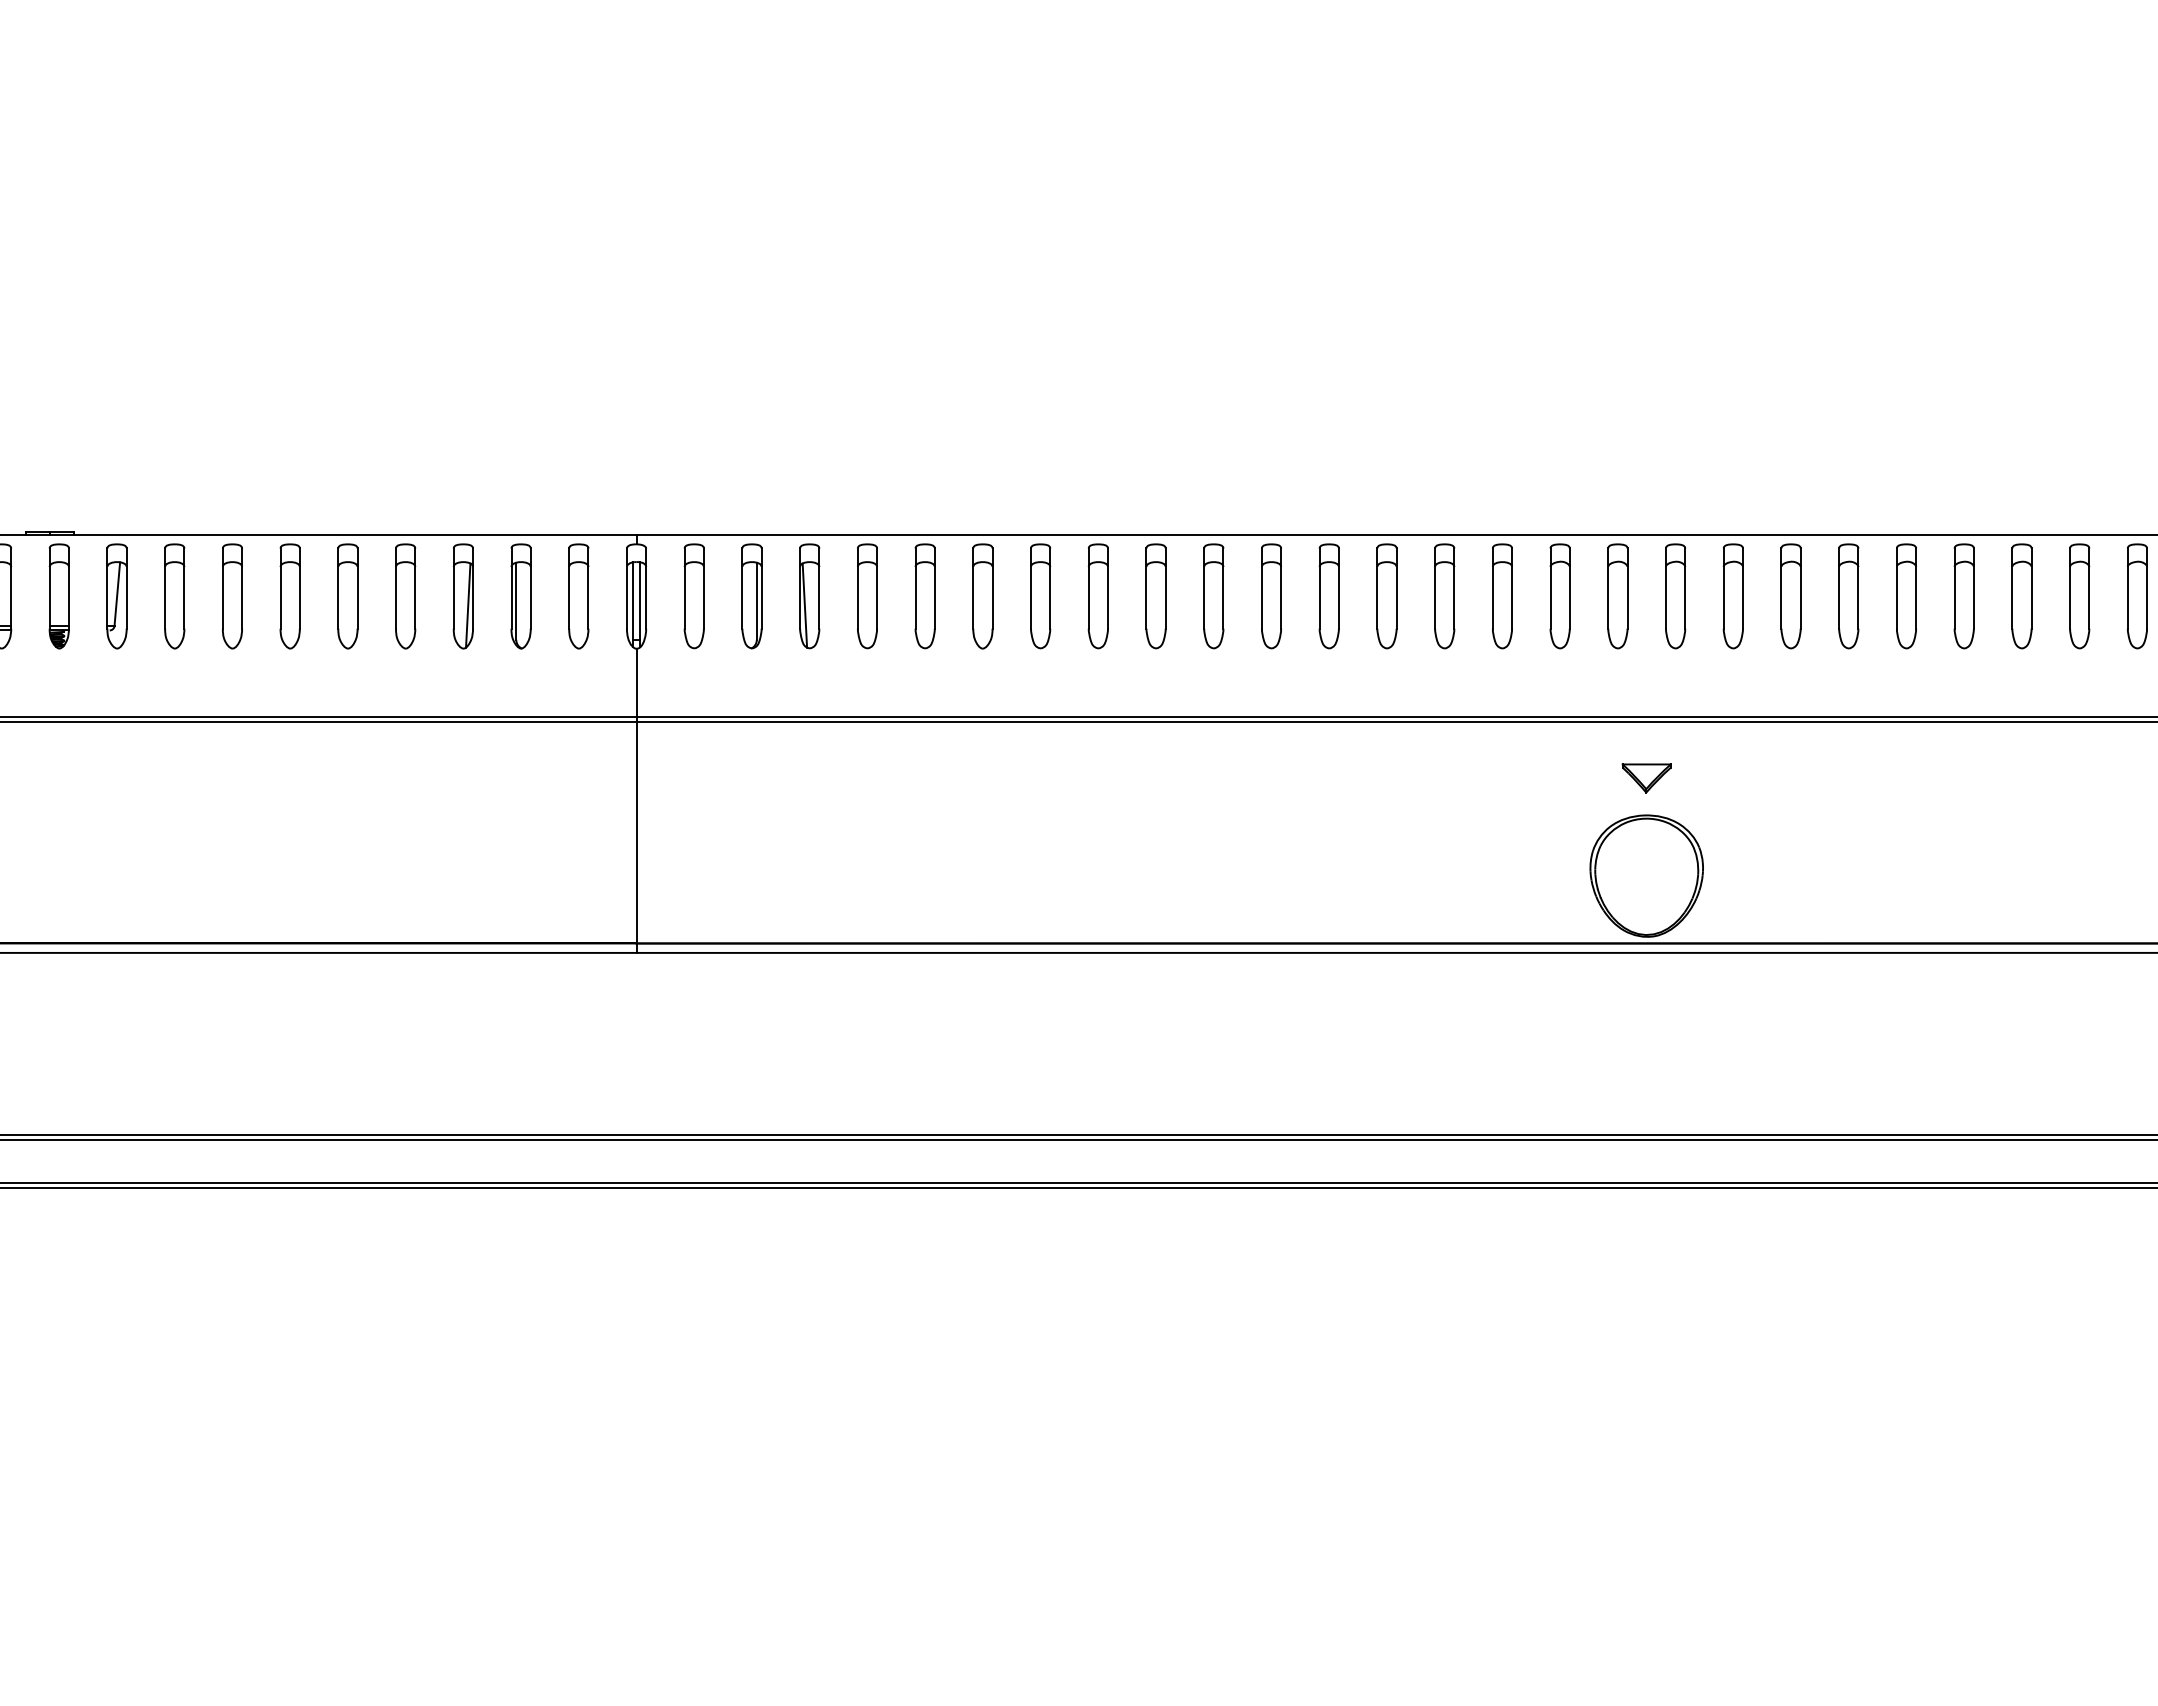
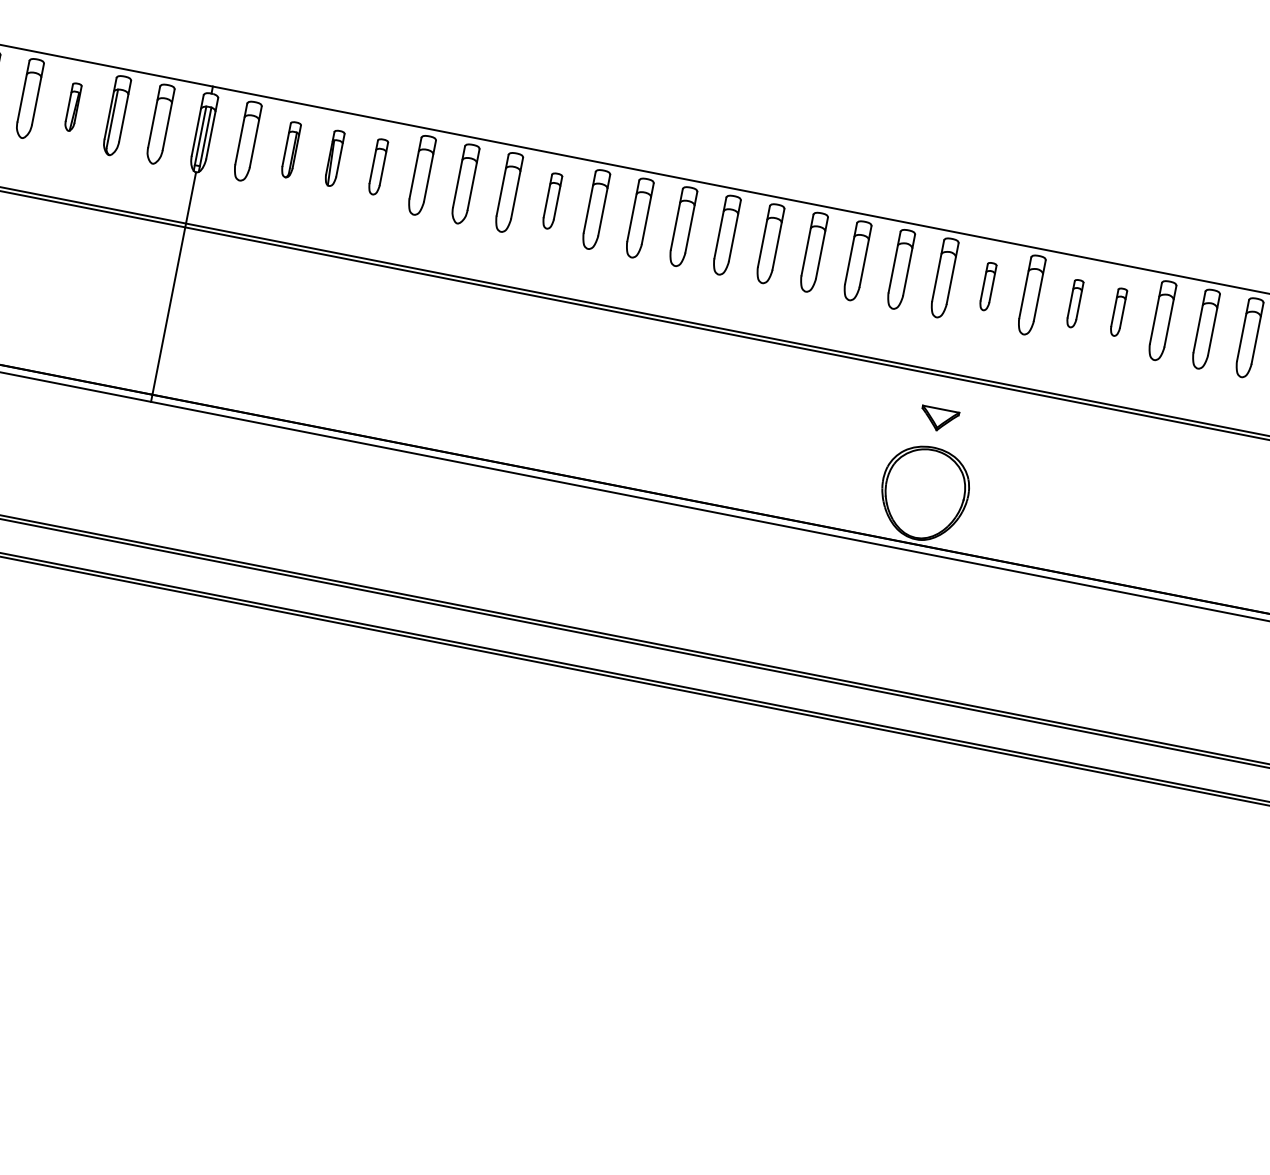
part: (462, 596) -> (72, 107), size x0.6
part: (751, 596) -> (290, 149), size x0.7
part: (809, 596) -> (334, 158), size x0.7
part: (867, 596) -> (378, 167), size x0.7
part: (1097, 596) -> (551, 201), size x0.7
part: (1675, 596) -> (987, 286), size x0.6
part: (1790, 596) -> (1074, 303), size x0.6
part: (1848, 596) -> (1118, 312), size x0.6

